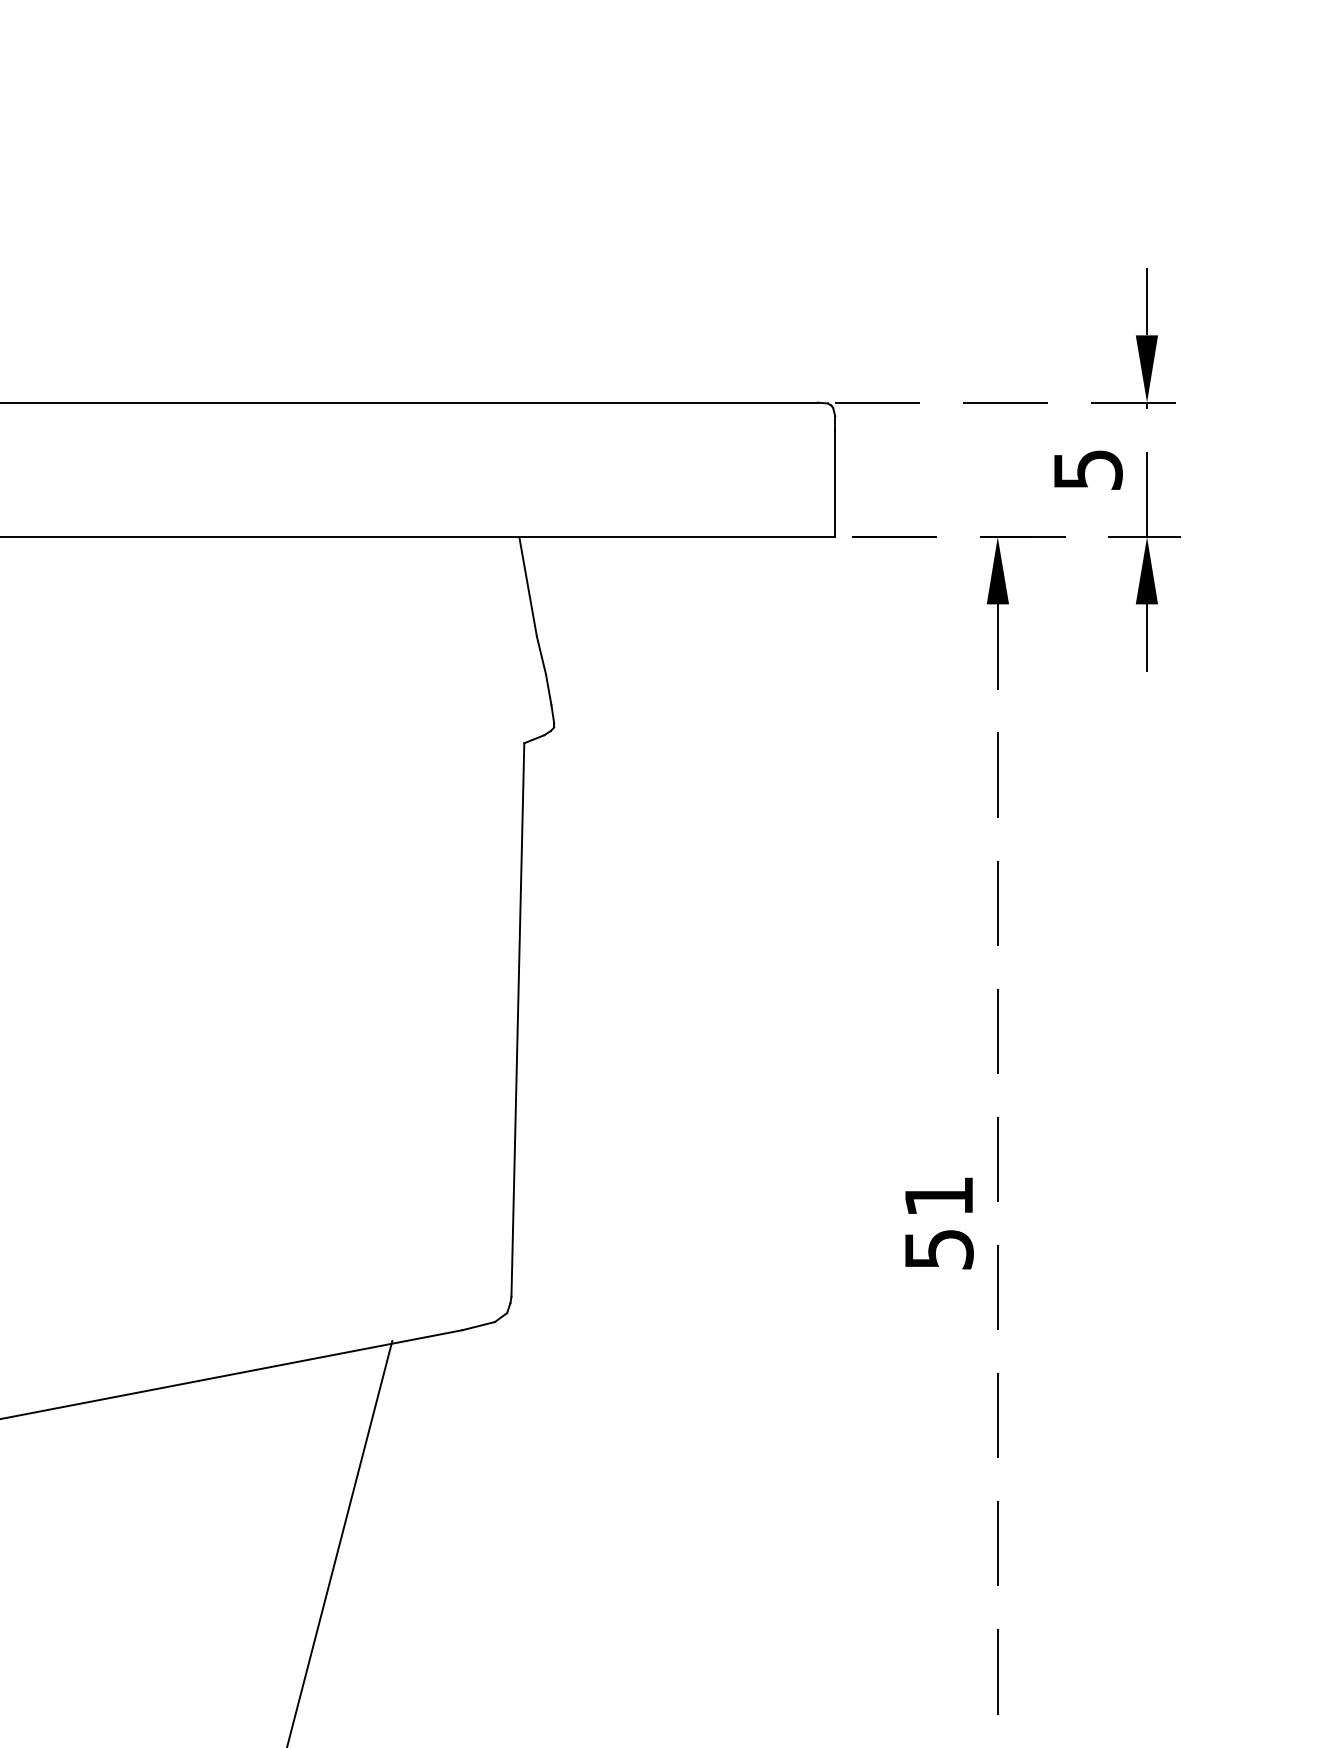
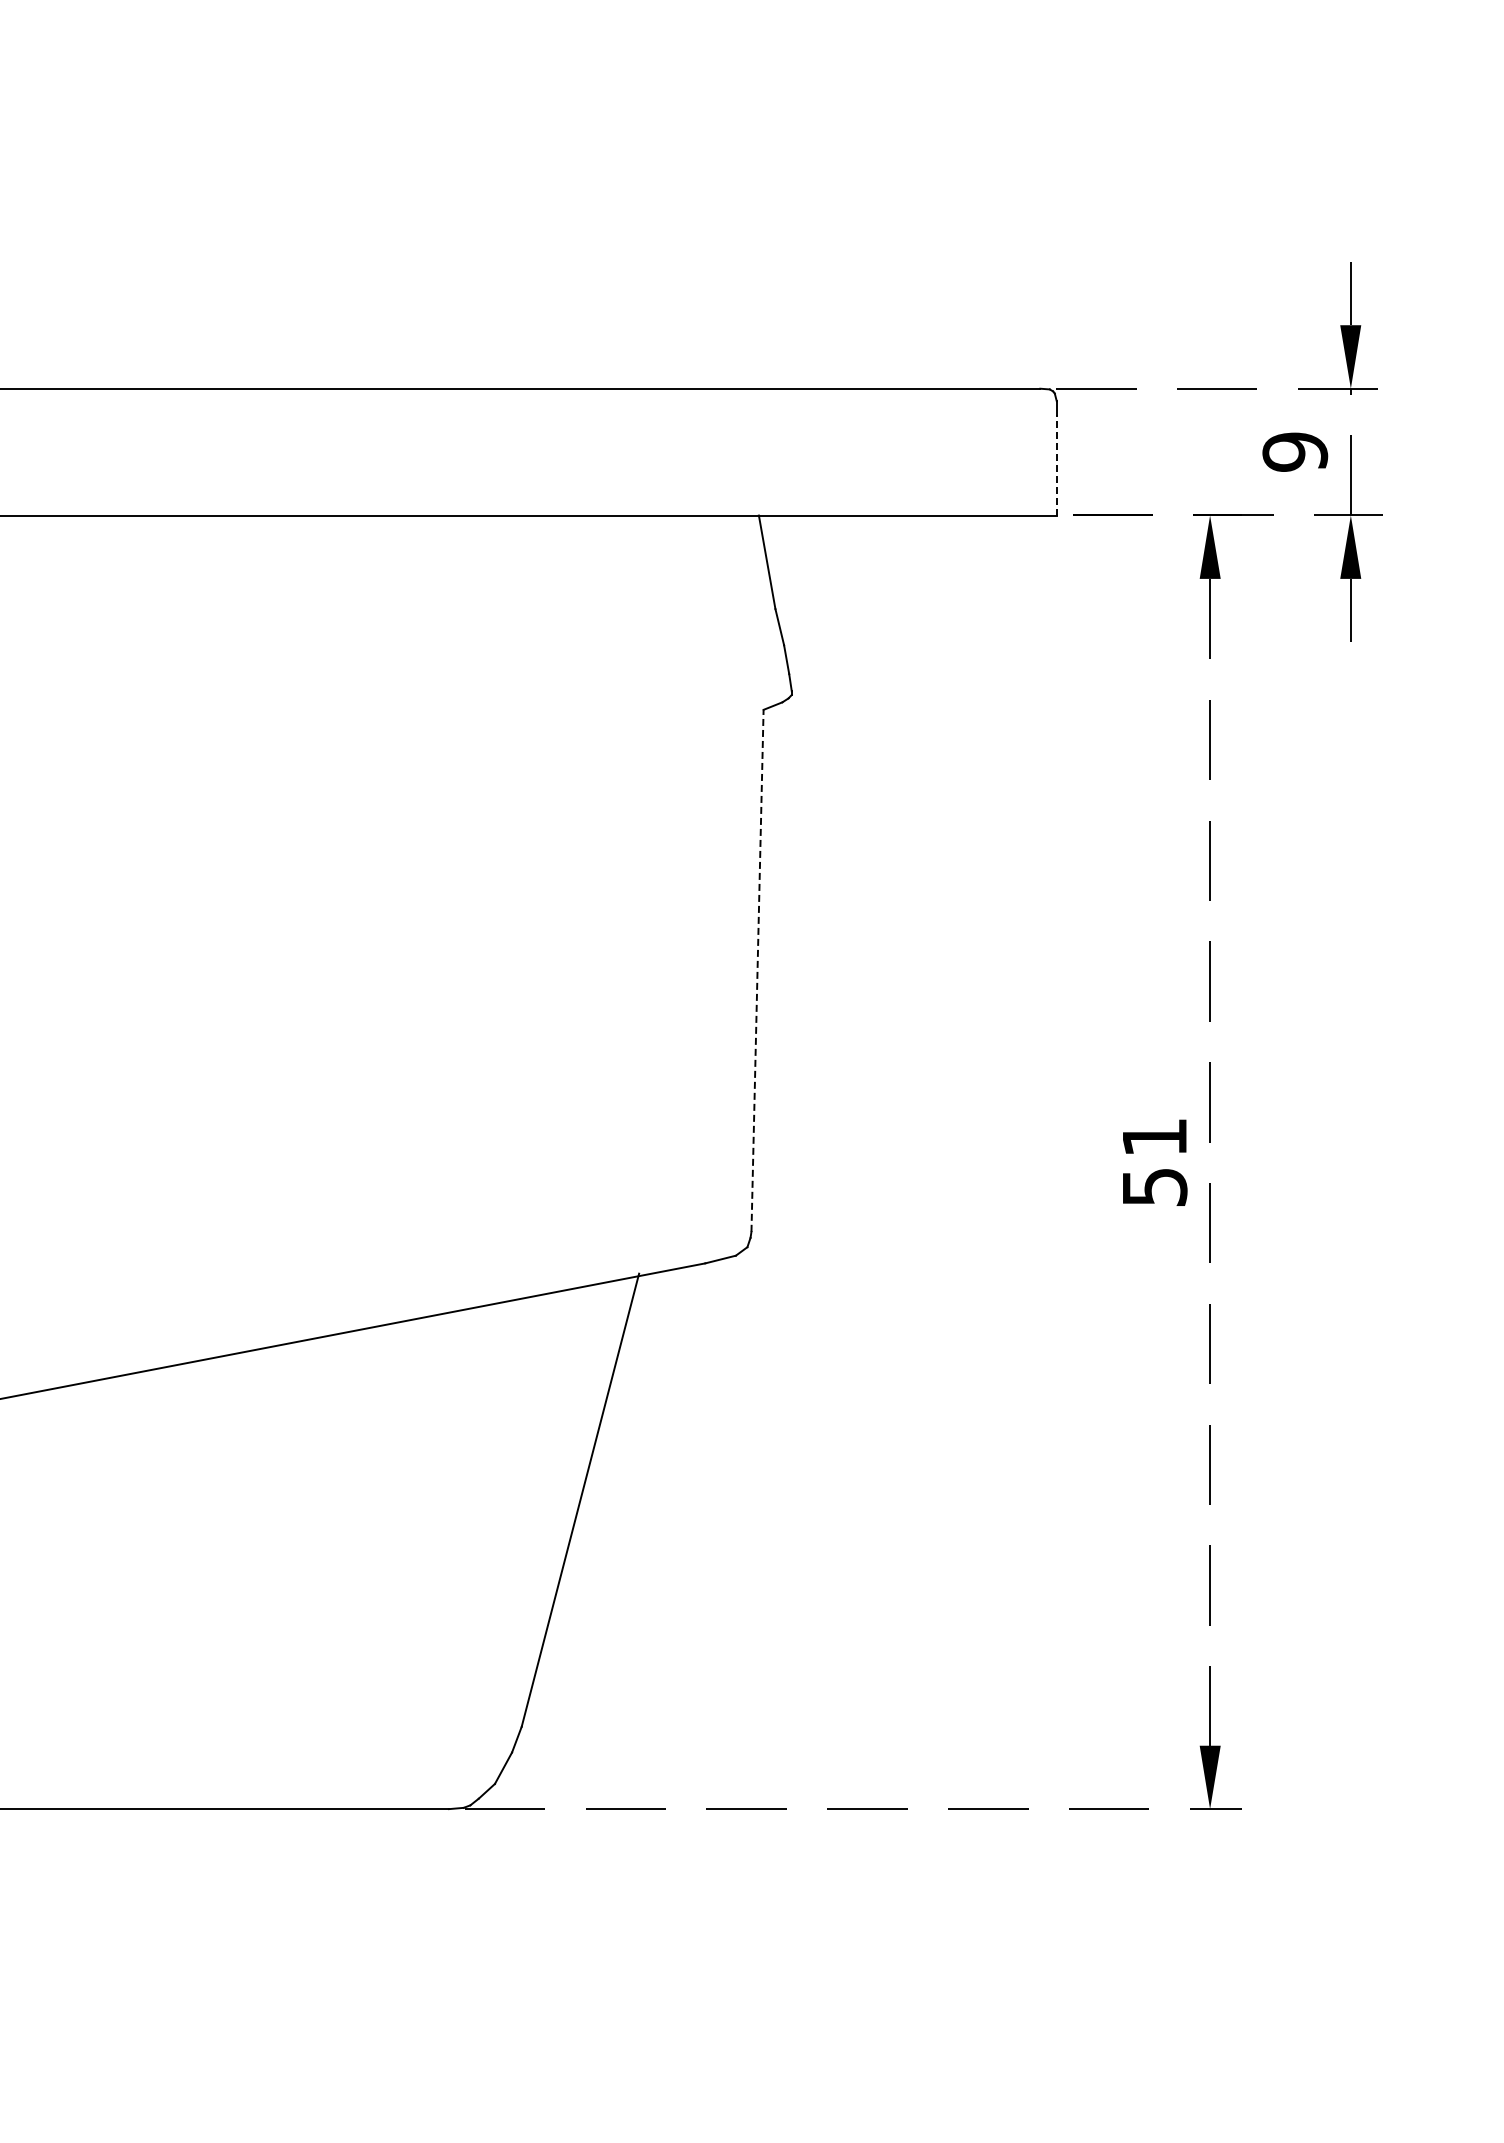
text: (1087, 469) -> (1294, 451), 5 -> 9
line: (834, 483) -> (1056, 464), solid -> dashed
line: (517, 1019) -> (757, 970), solid -> dashed

